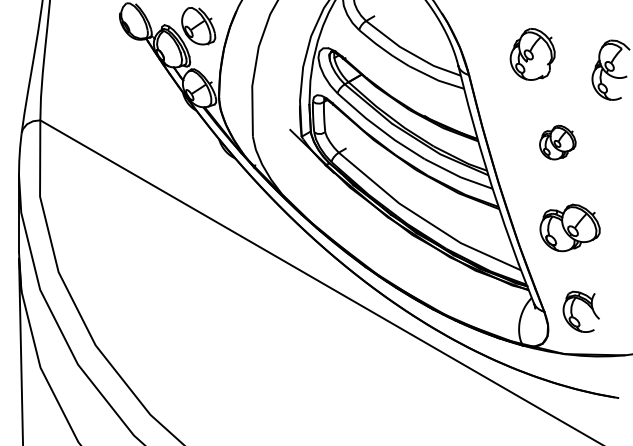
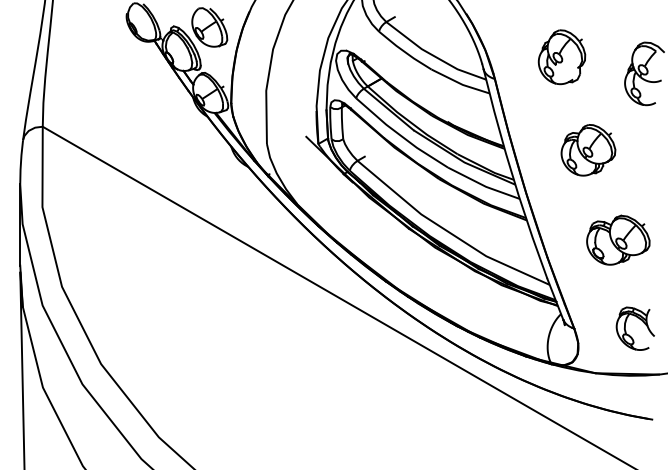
part: (557, 142) -> (588, 150), size x1.43
part: (569, 227) -> (617, 239), moved
part: (575, 317) -> (629, 334), moved

